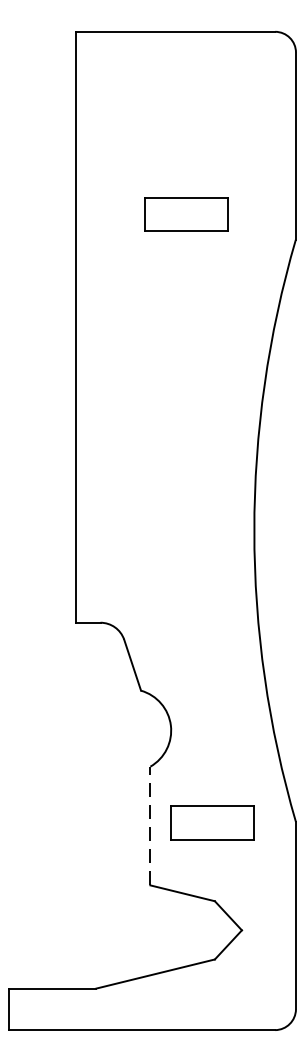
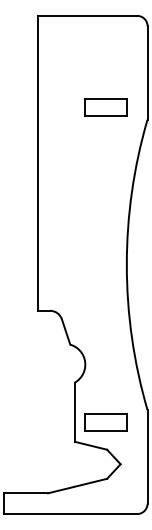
part: (185, 215) -> (105, 107), moved
part: (211, 822) -> (105, 422), moved
line: (149, 826) -> (74, 412), dashed -> solid

